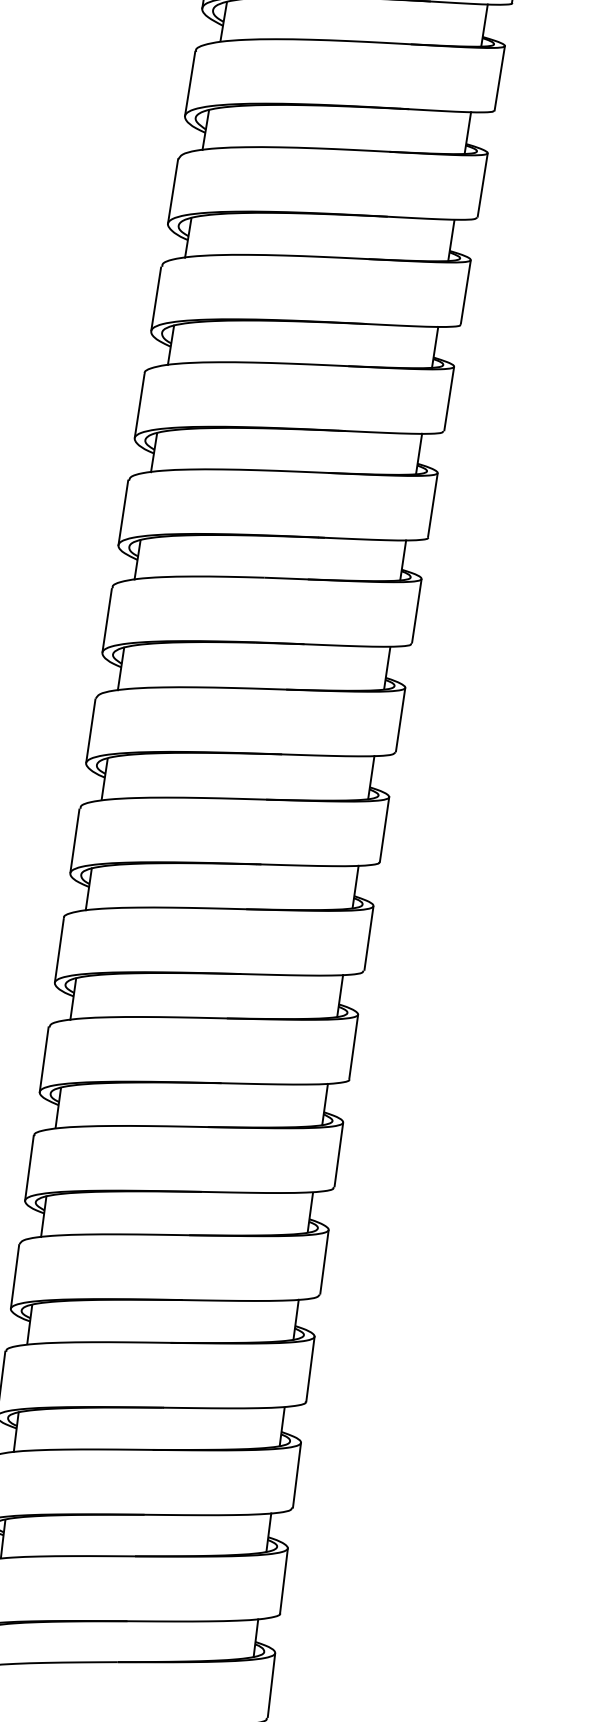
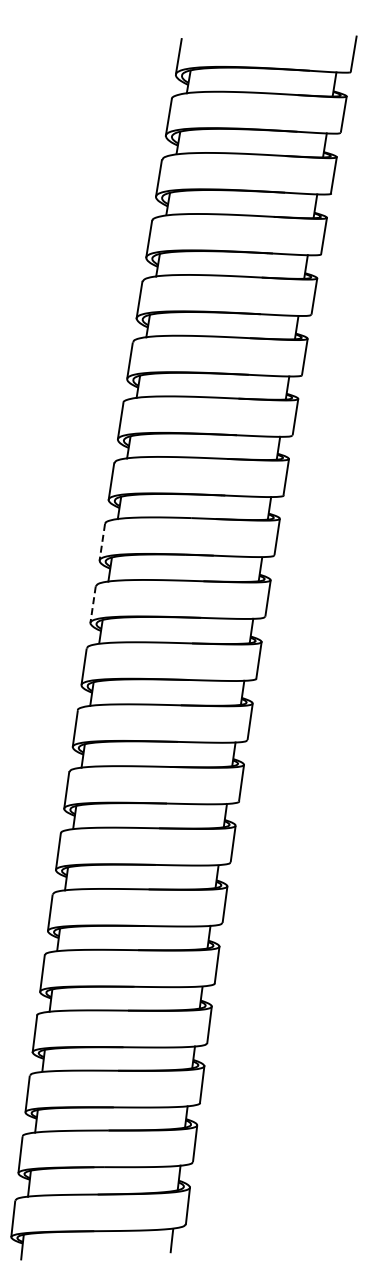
line: (107, 620) -> (102, 542), solid -> dashed
line: (91, 730) -> (93, 604), solid -> dashed

